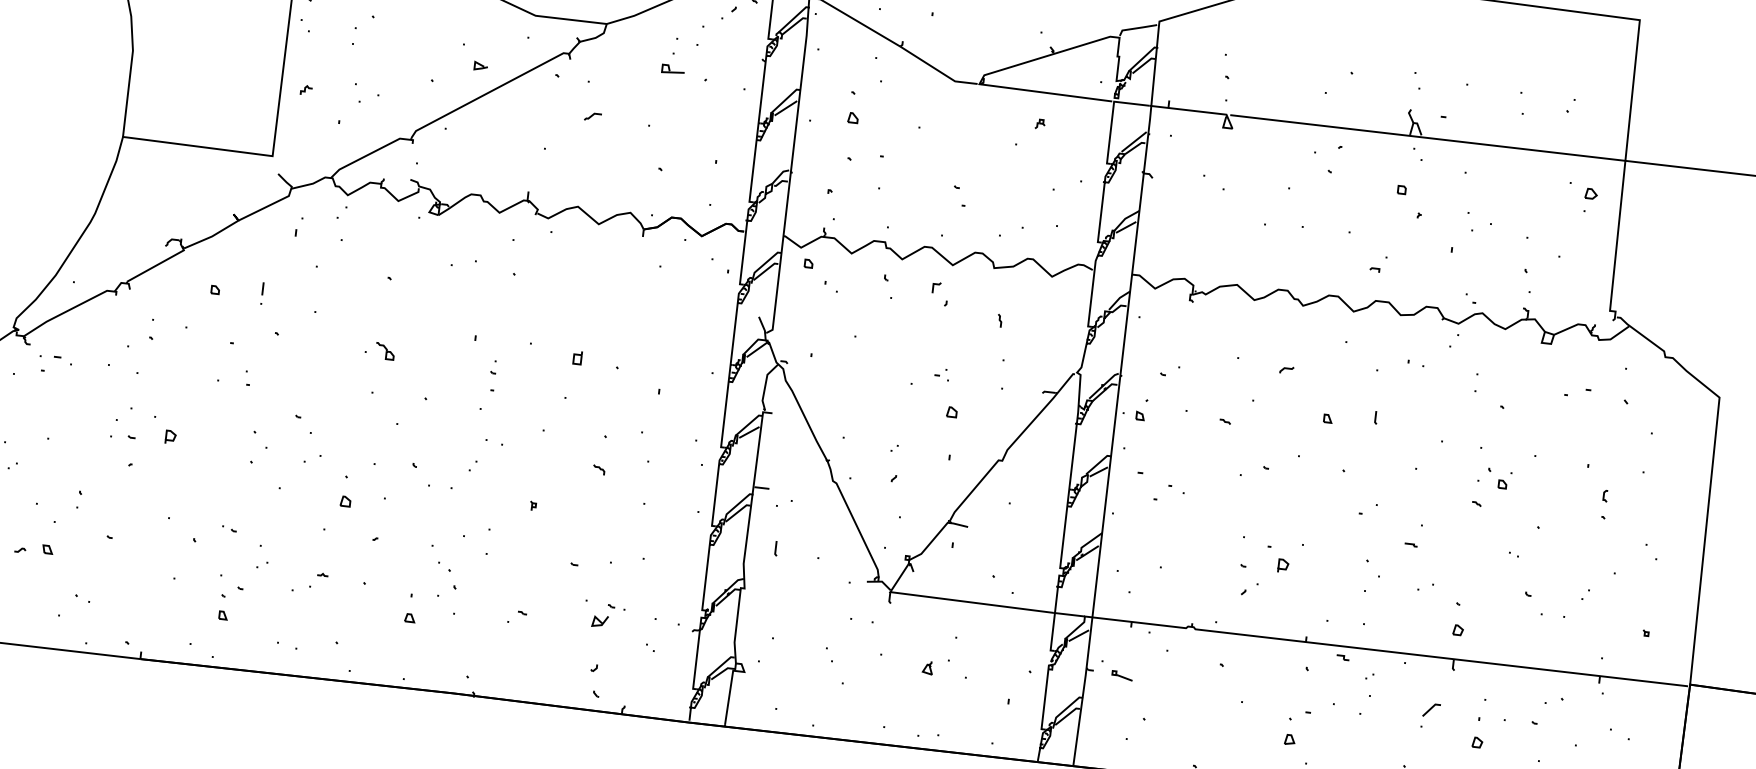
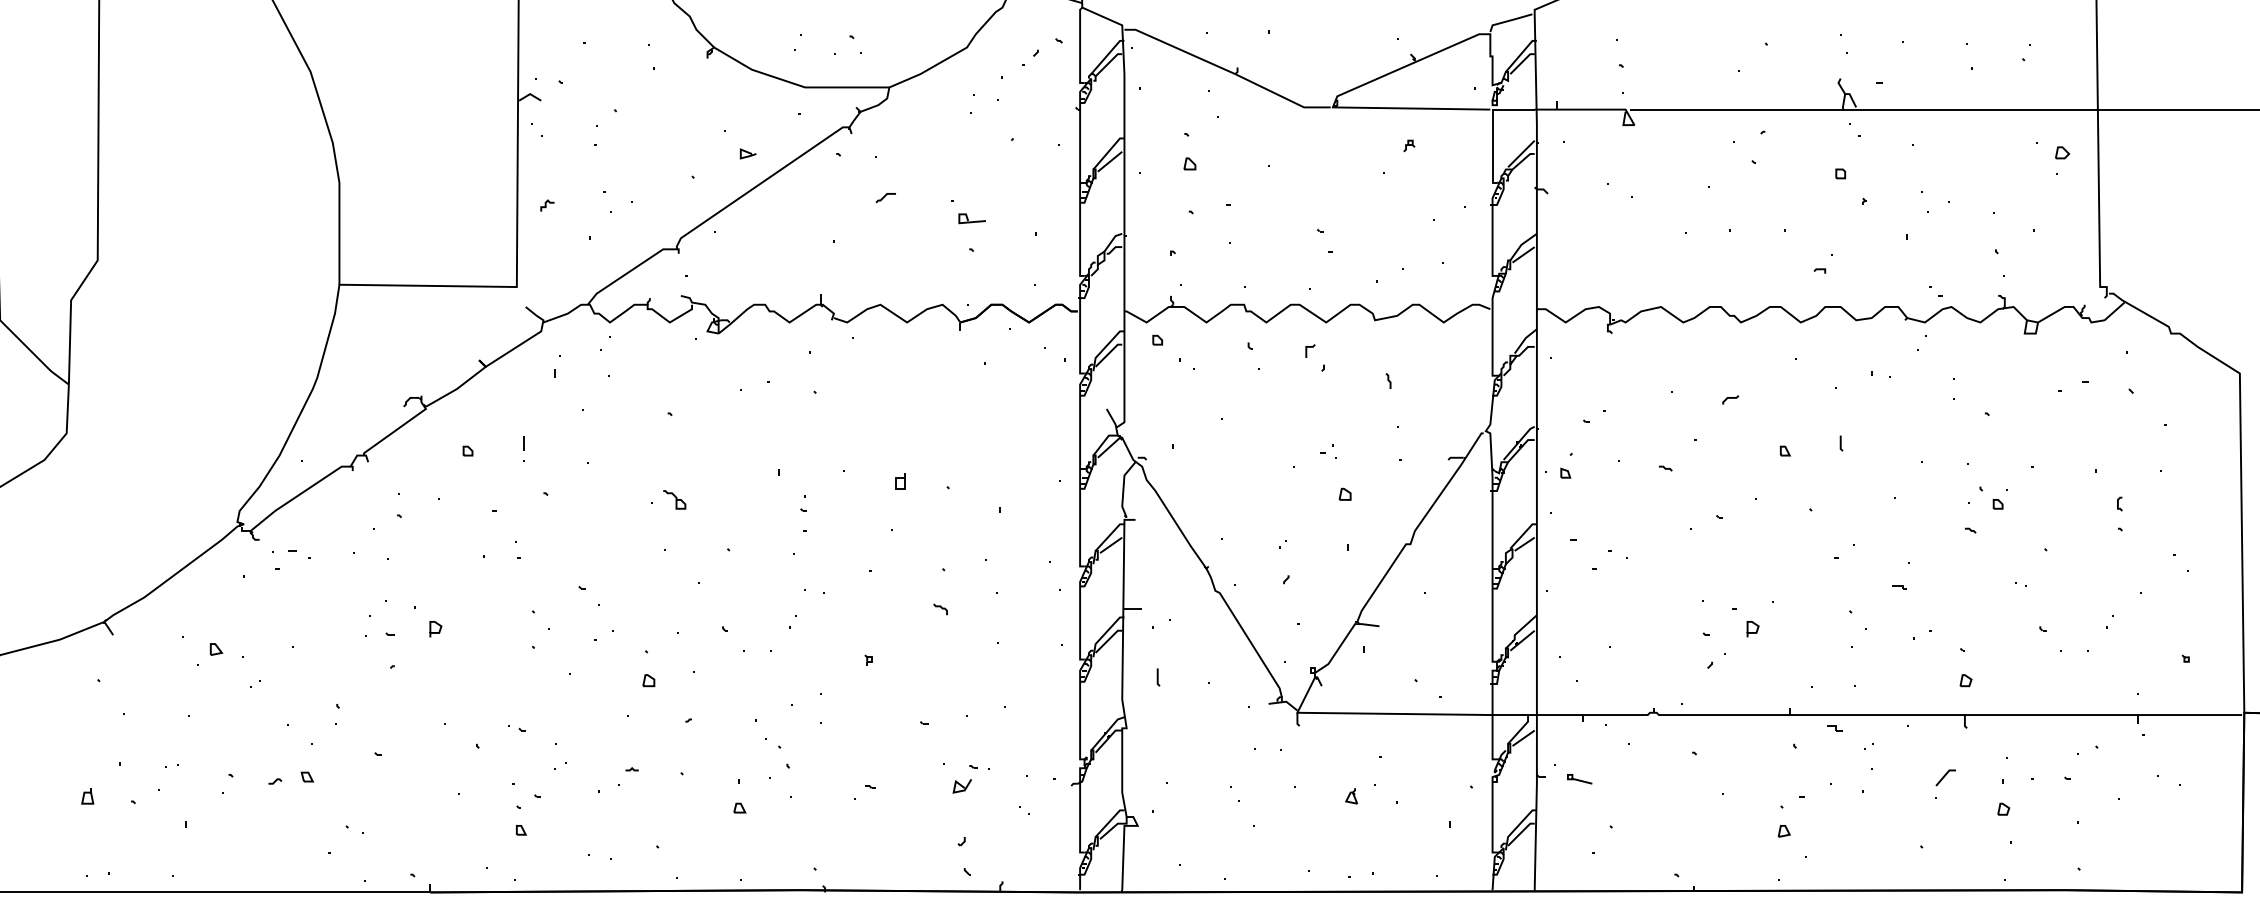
line: (670, 69) -> (968, 218), moved

